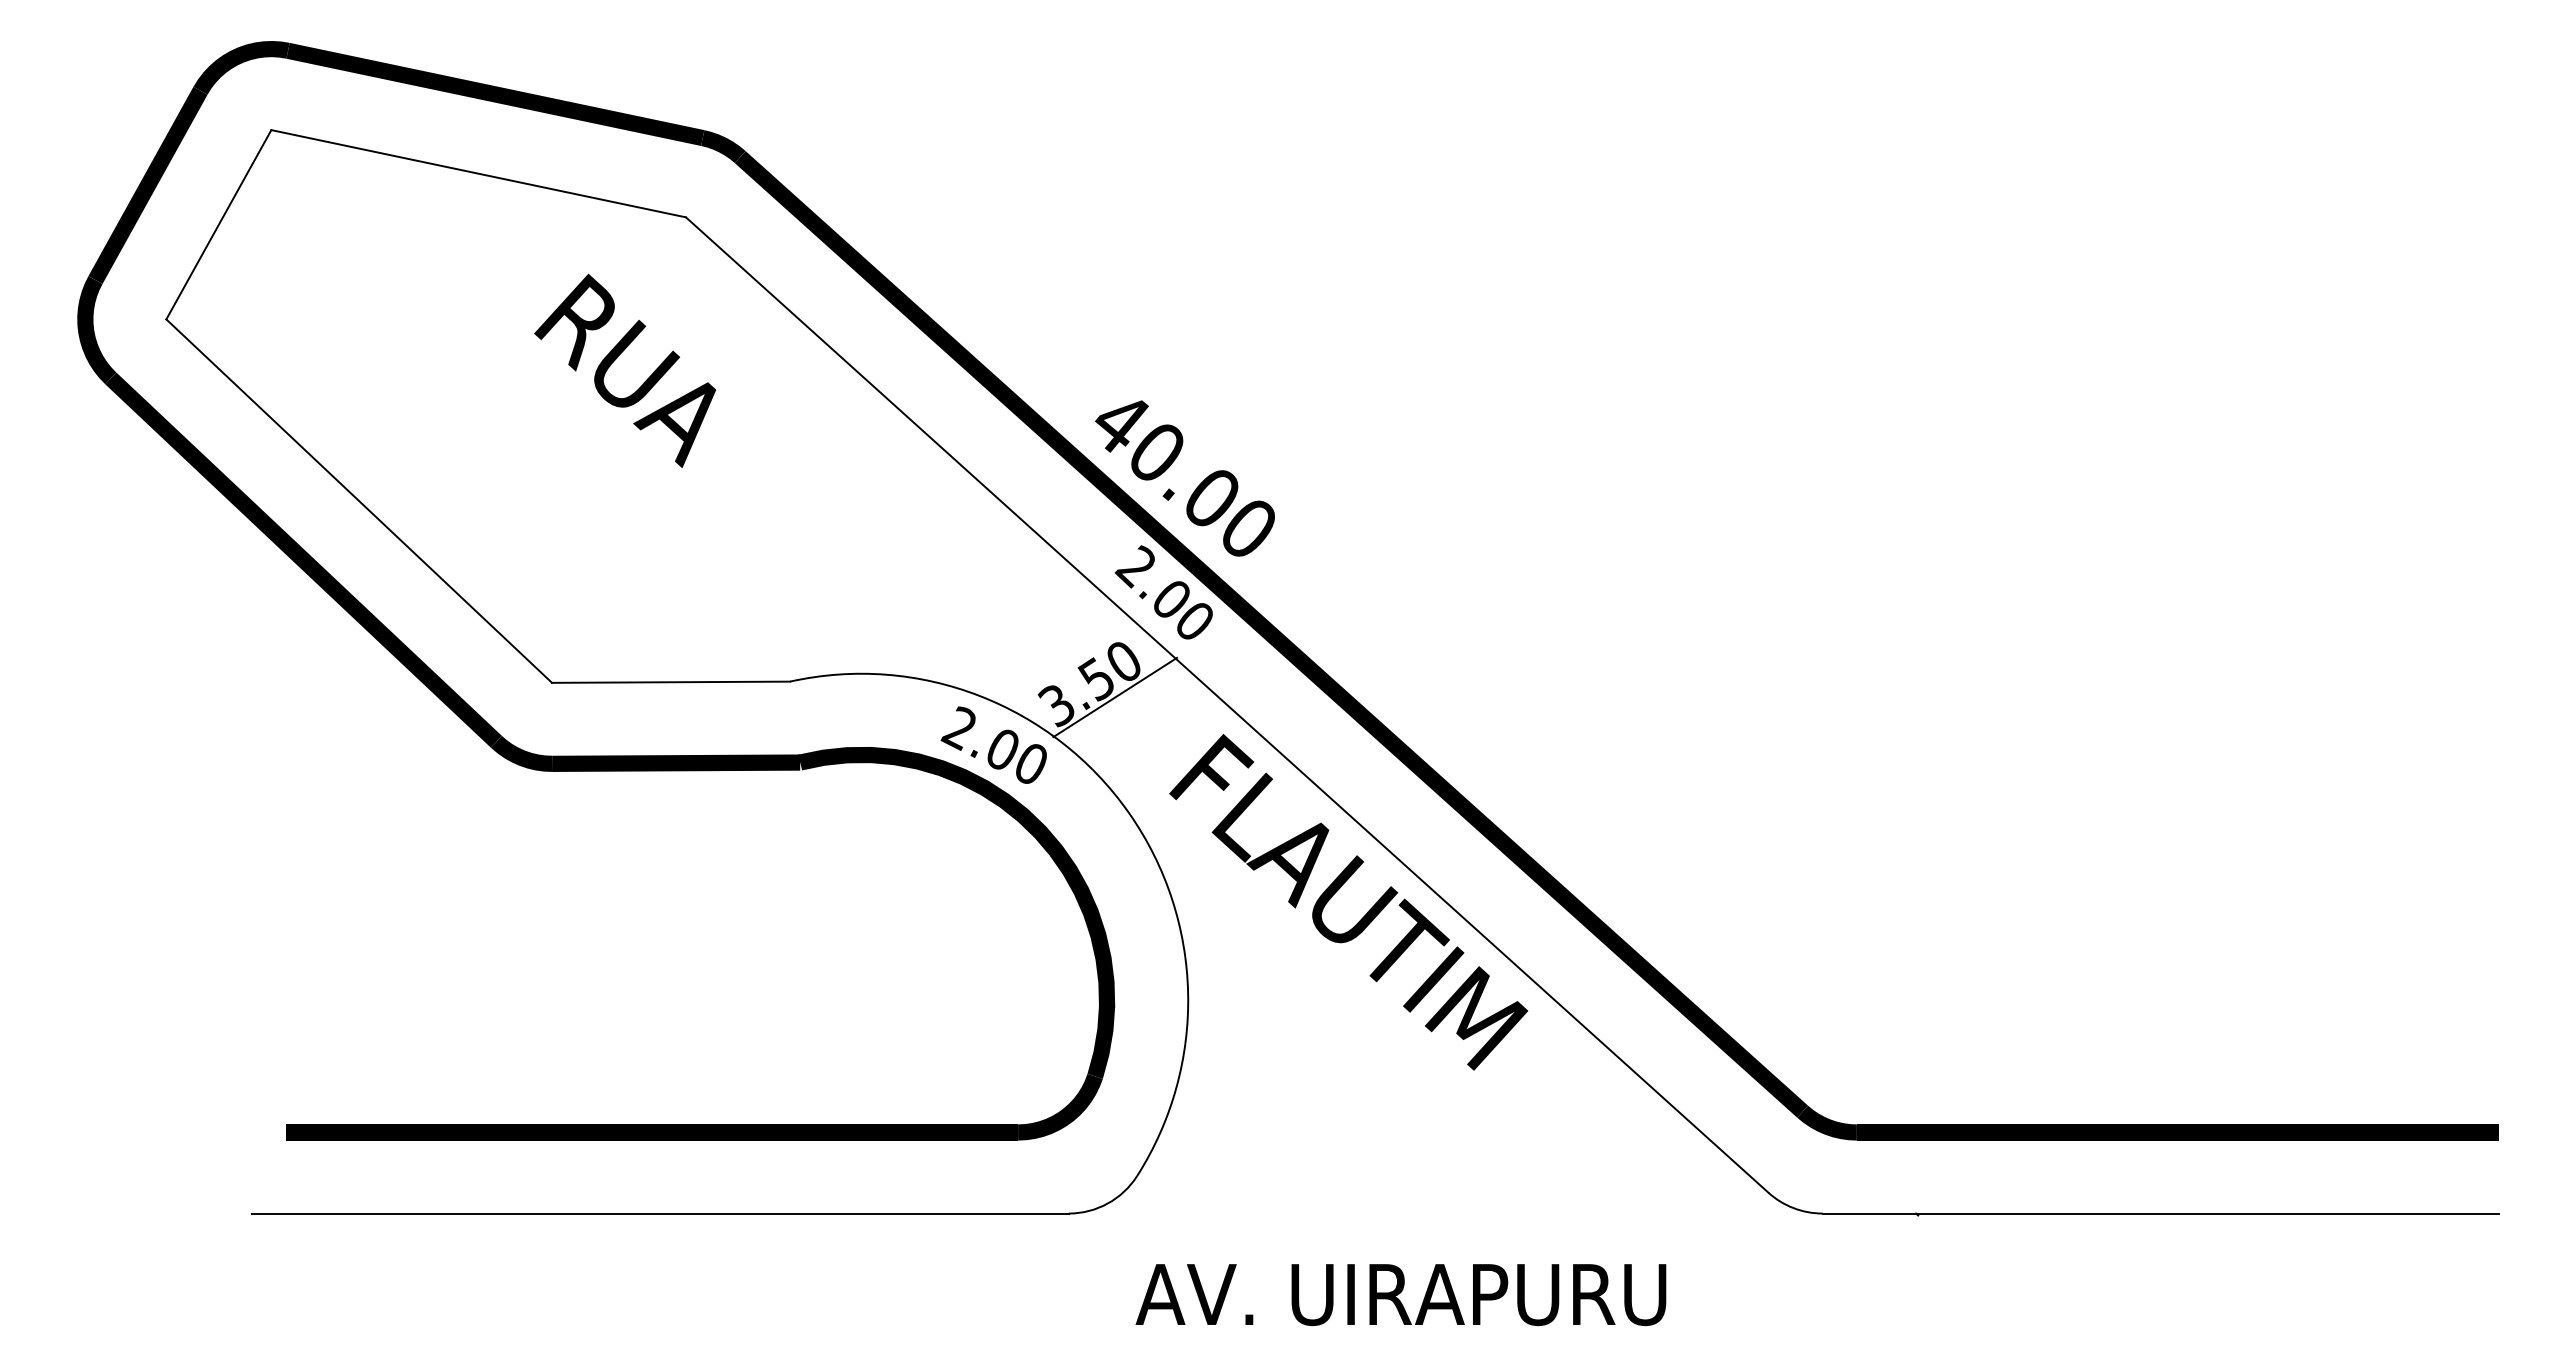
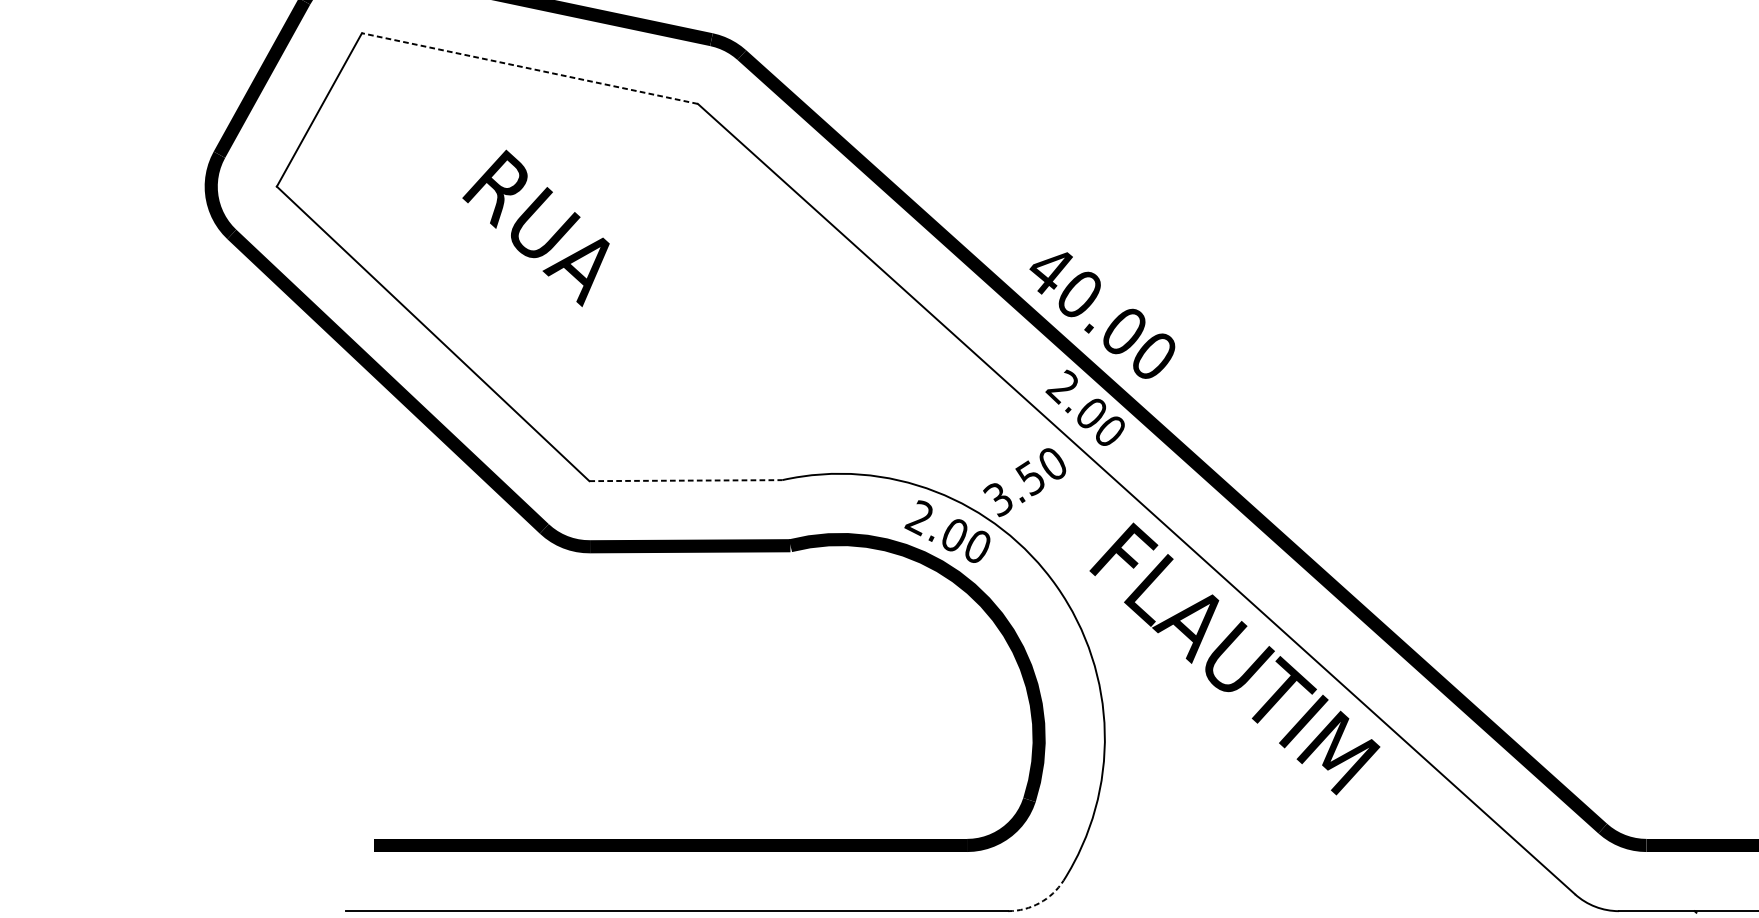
line: (478, 173) -> (529, 68), solid -> dashed
text: (624, 370) -> (535, 228), moved
line: (671, 682) -> (686, 480), solid -> dashed
line: (1115, 697) -> (1045, 493), removed
arc: (1107, 1203) -> (1039, 903), solid -> dashed

